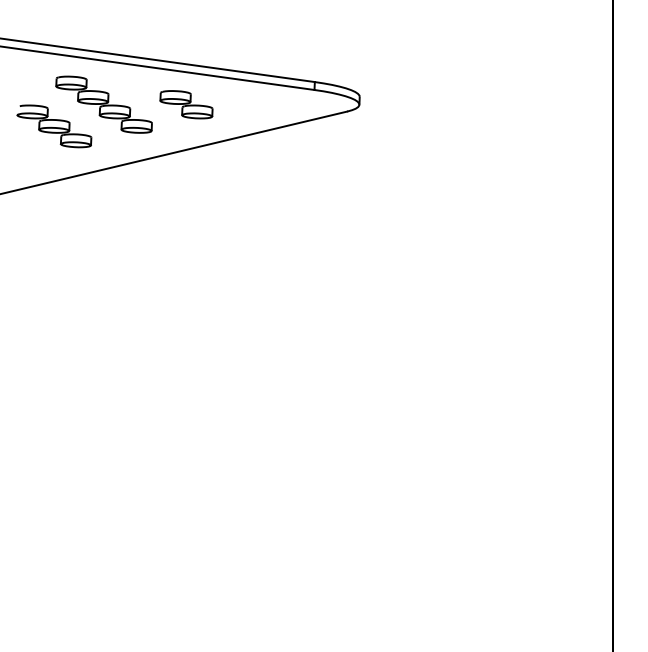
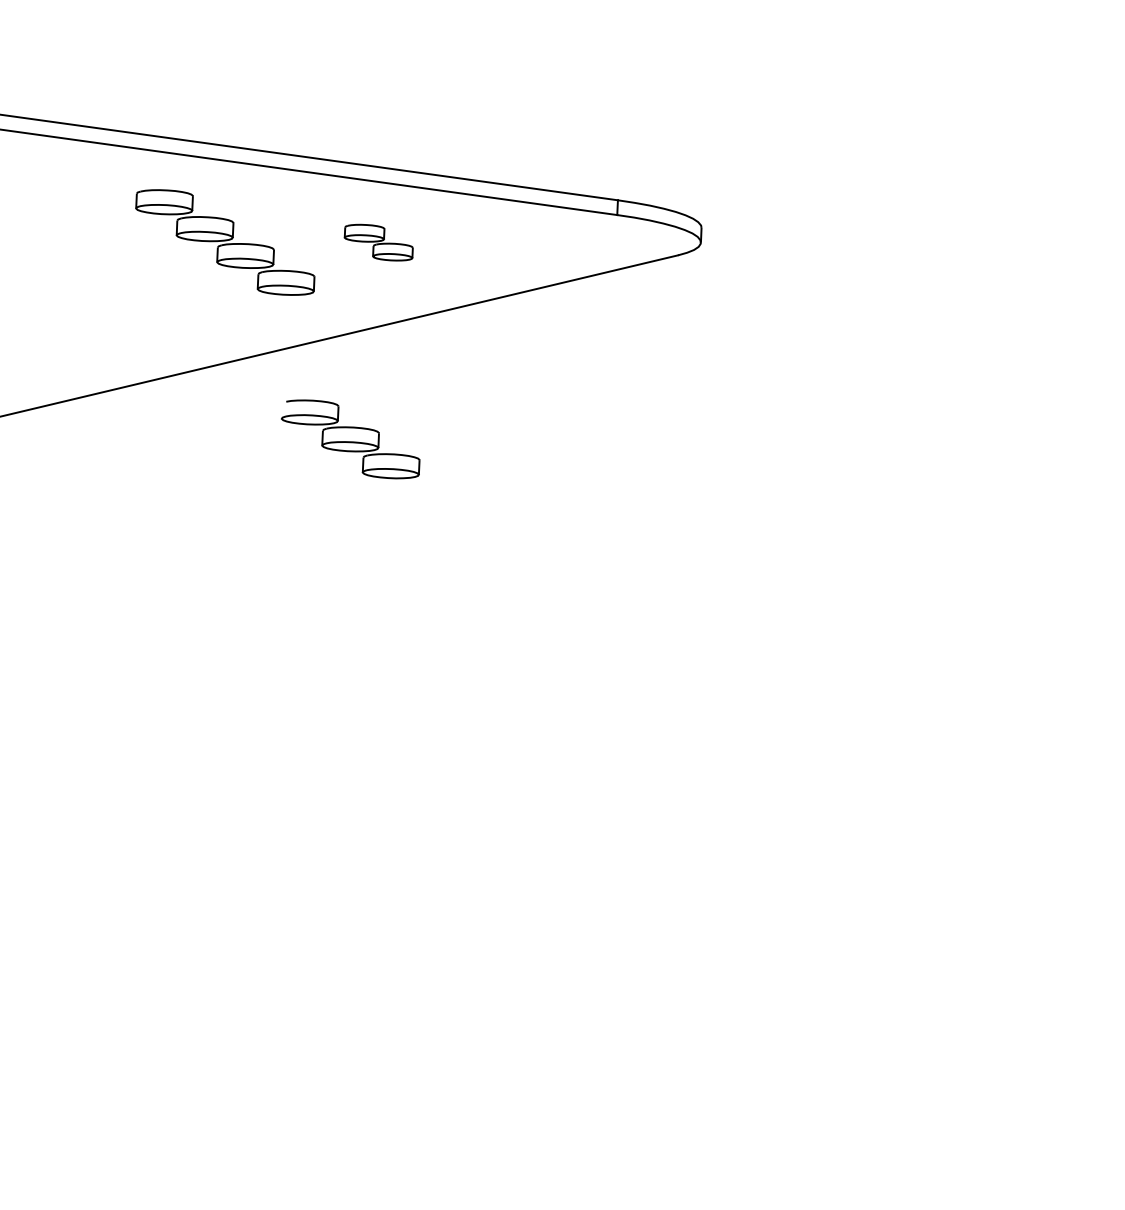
part: (186, 104) -> (378, 242), size x0.7
part: (54, 126) -> (350, 439), moved

